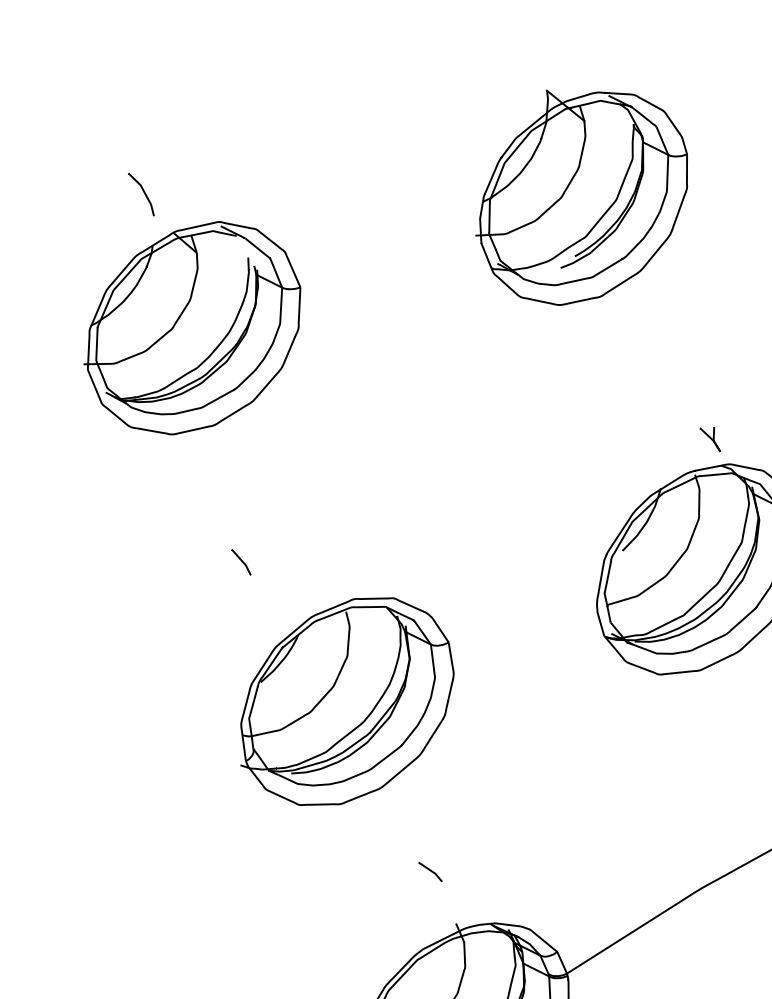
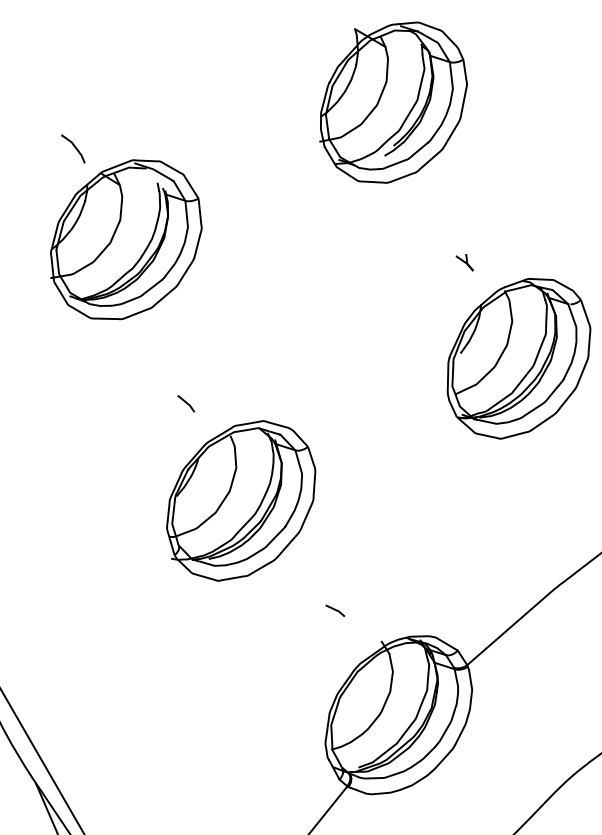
part: (710, 438) -> (464, 262), moved
part: (347, 701) -> (241, 500), moved
curve: (430, 871) -> (335, 610), moved

